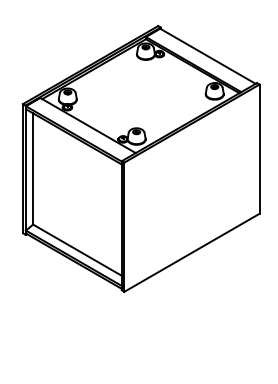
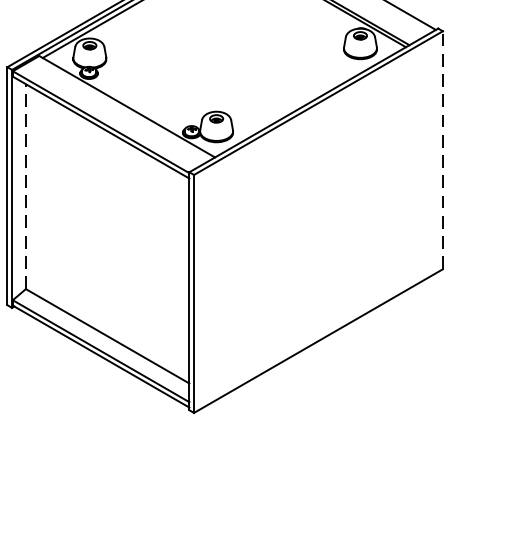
line: (259, 149) -> (442, 150), solid -> dashed
line: (33, 168) -> (26, 185), solid -> dashed

